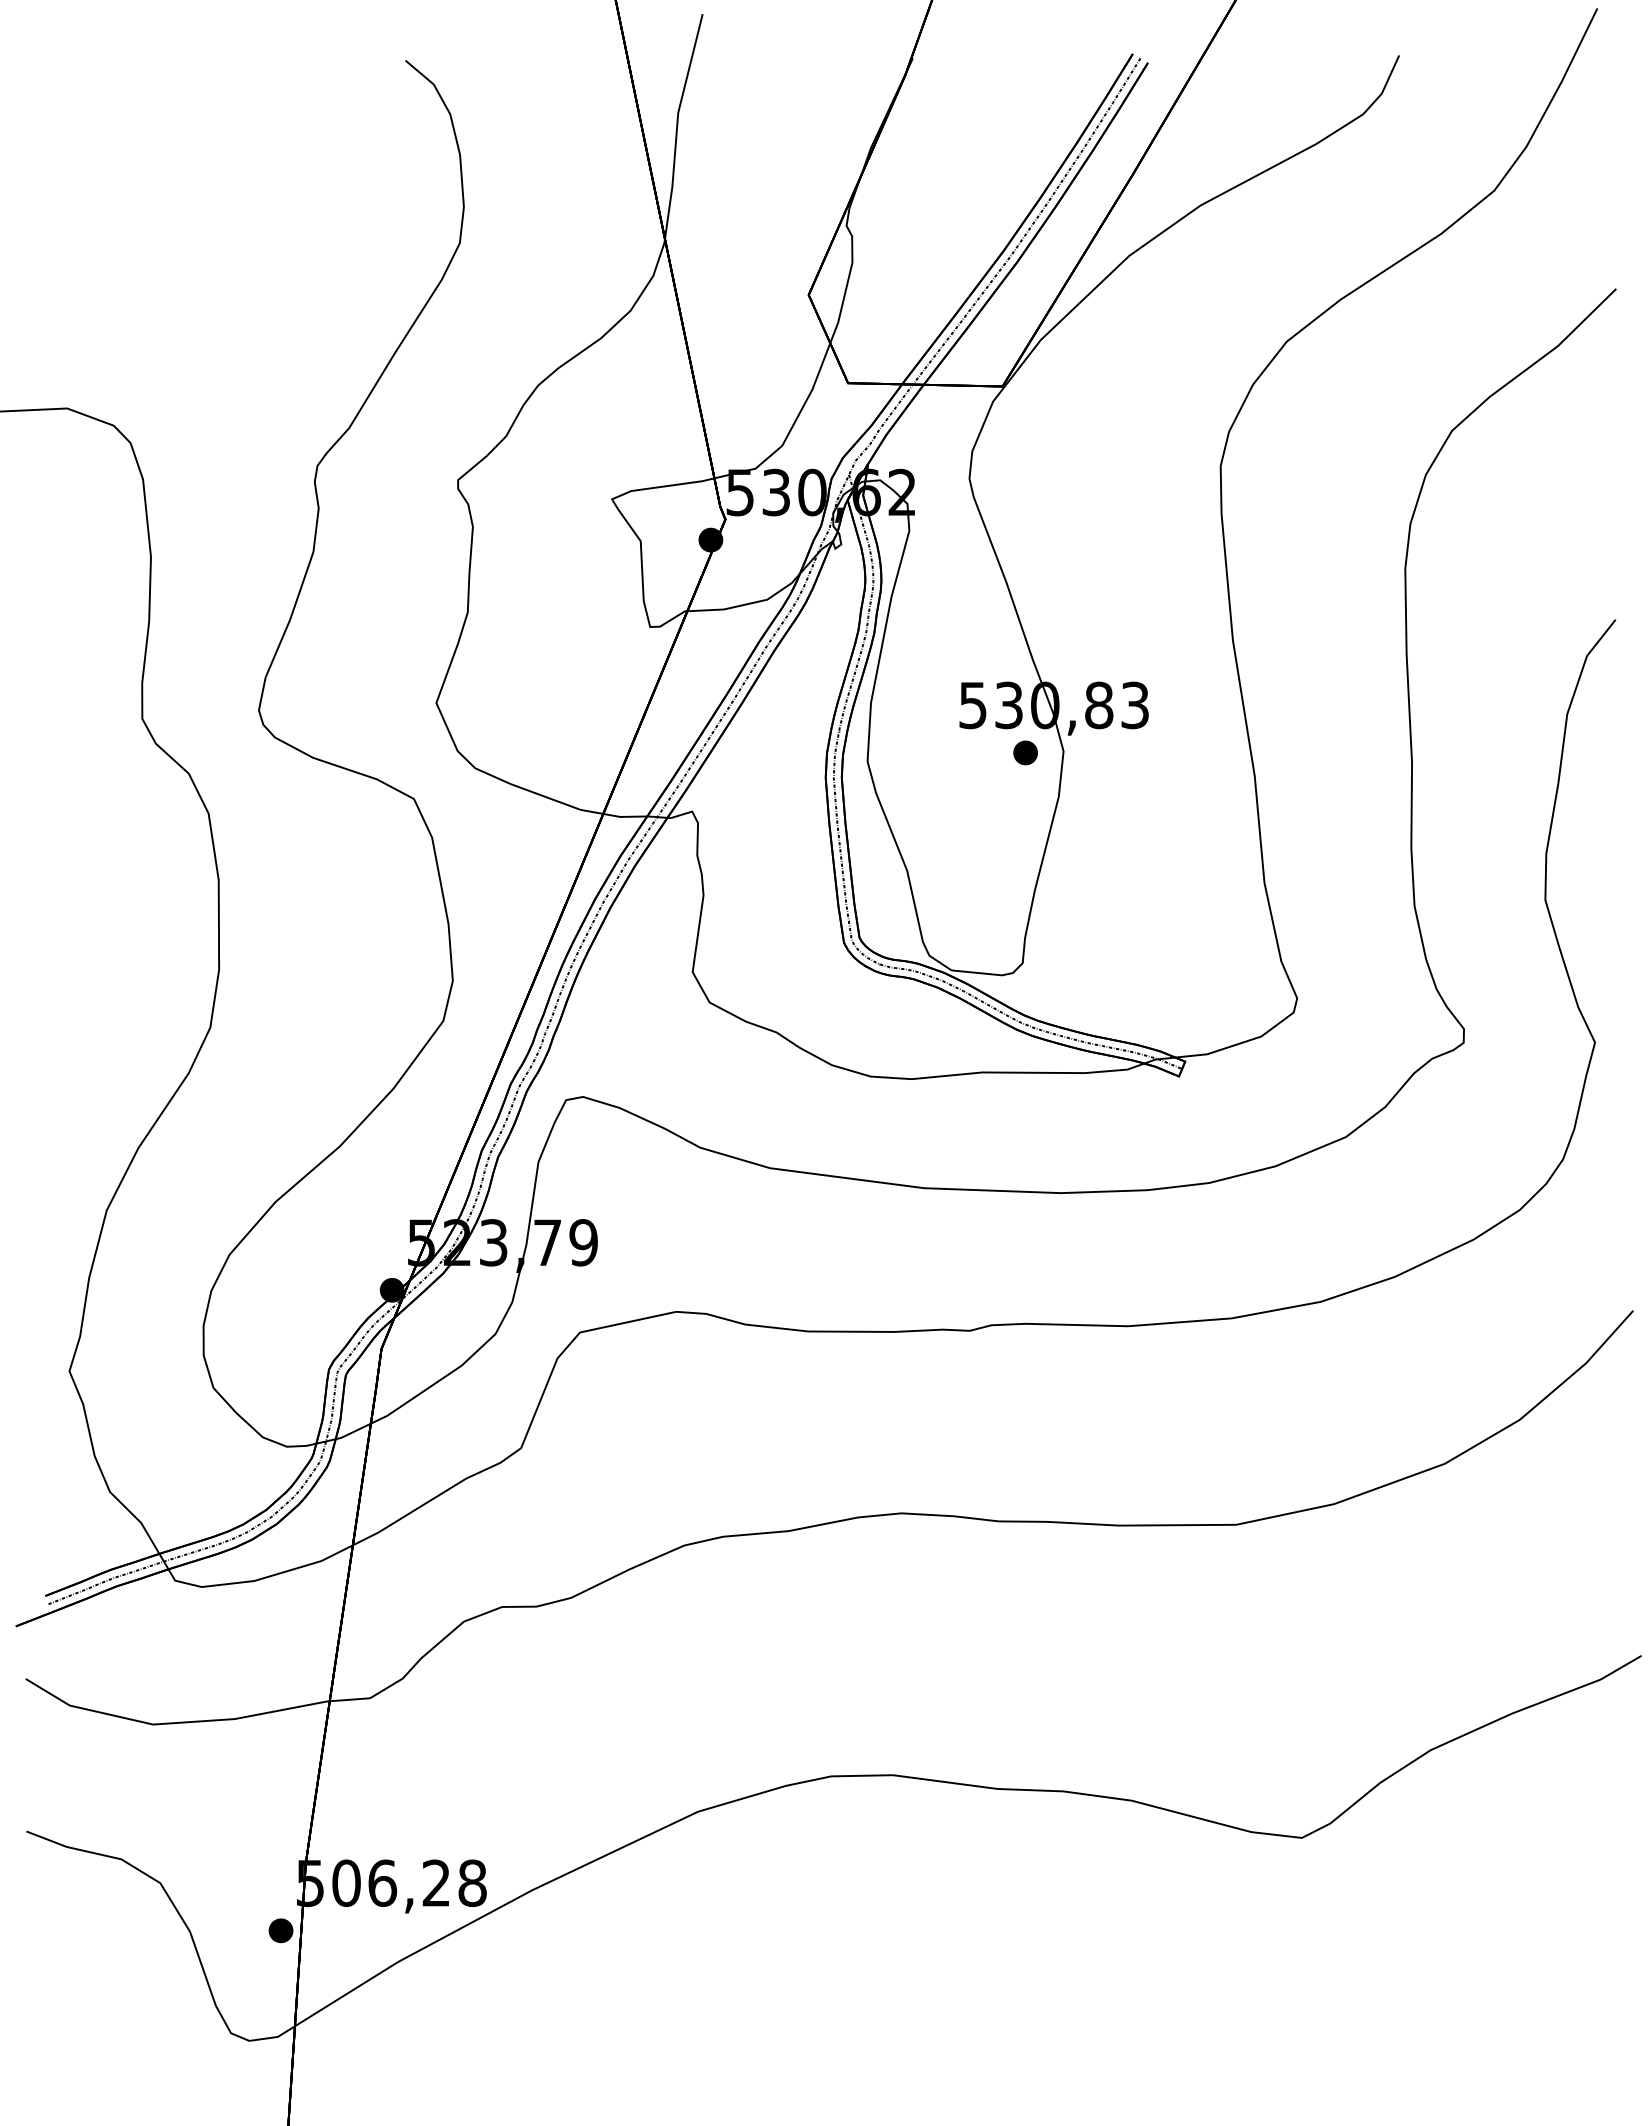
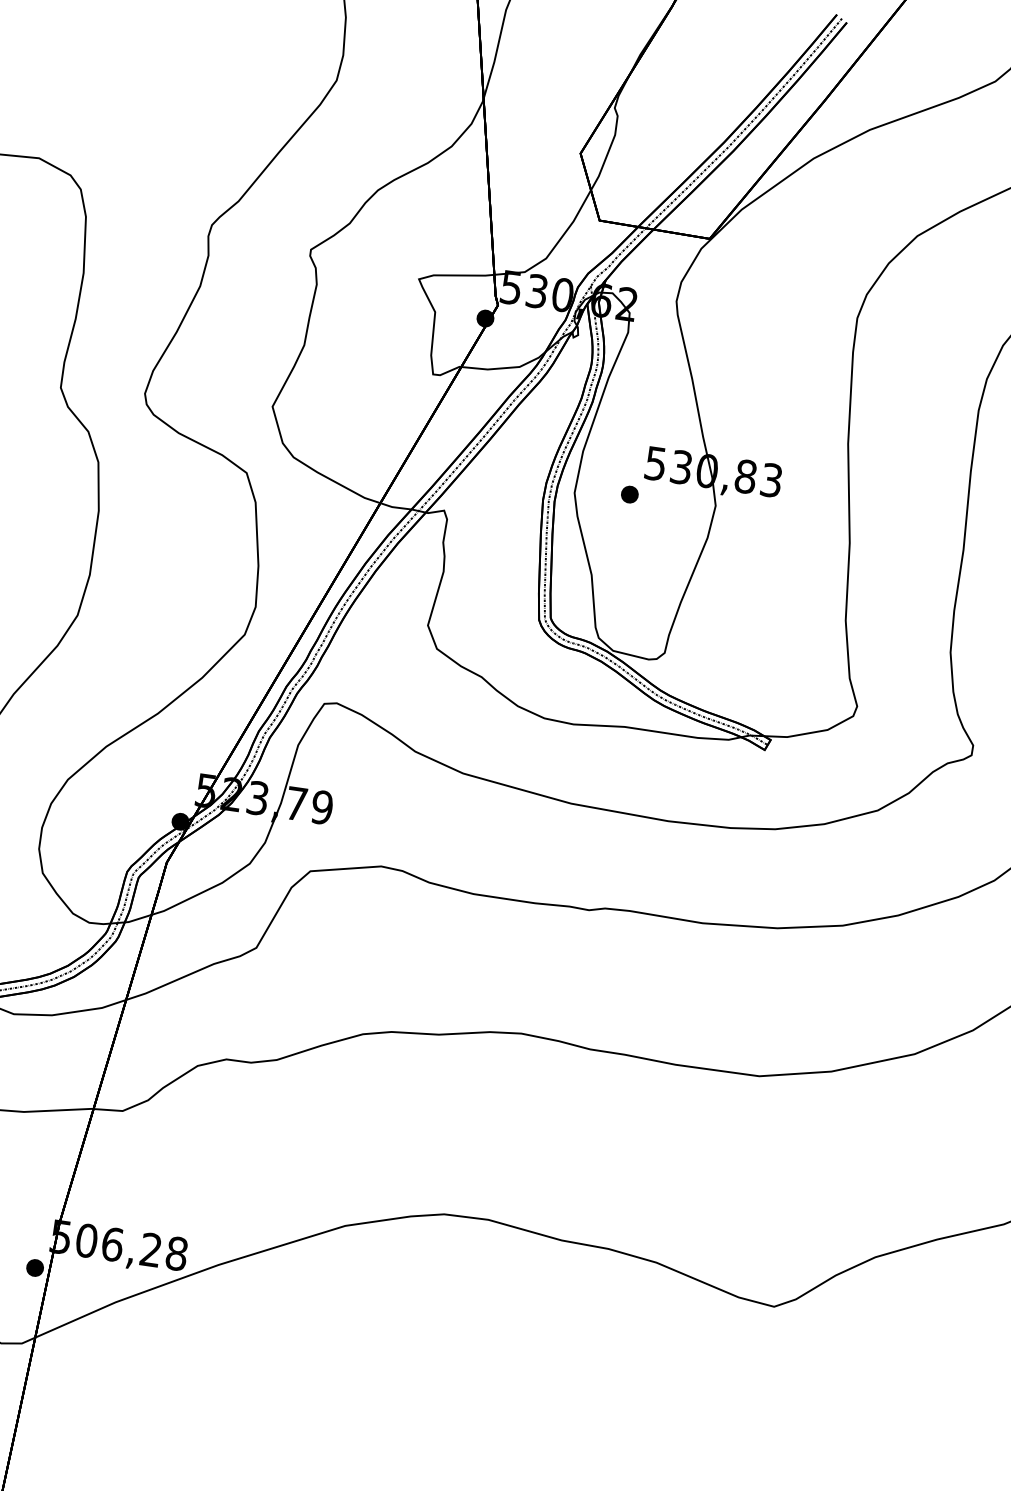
part: (1025, 752) -> (629, 494), moved

